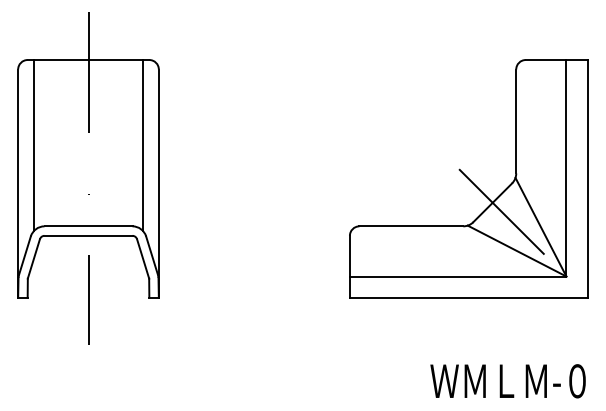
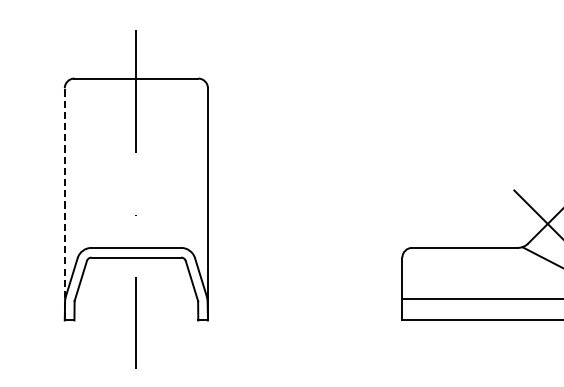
line: (33, 145) -> (80, 165), removed
line: (143, 145) -> (192, 165), removed
line: (18, 183) -> (65, 204), solid -> dashed

